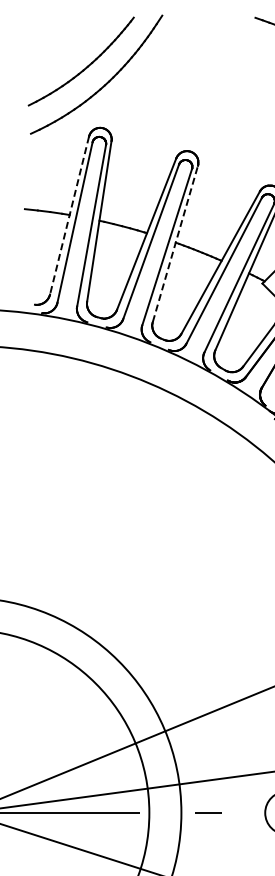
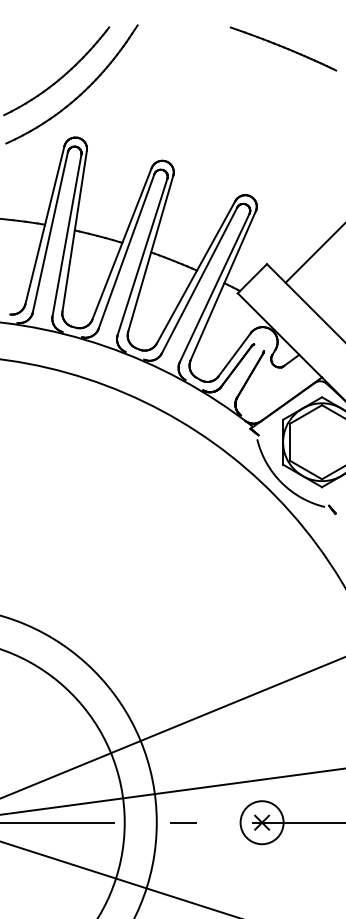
line: (69, 215) -> (44, 225), dashed -> solid
line: (175, 243) -> (150, 253), dashed -> solid

